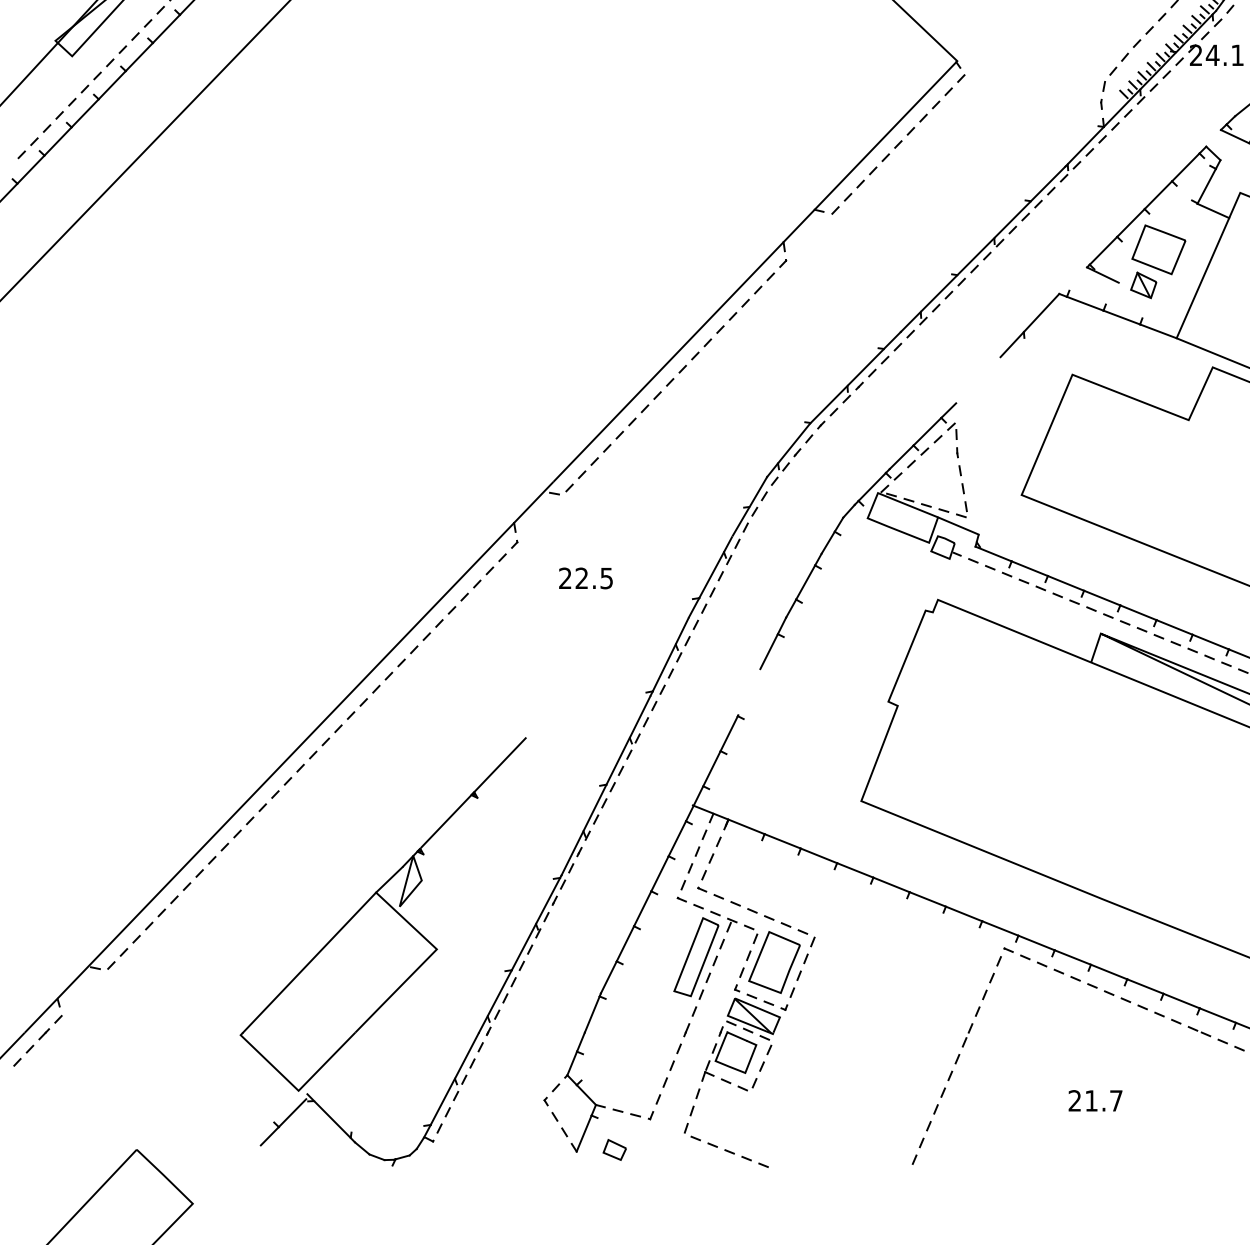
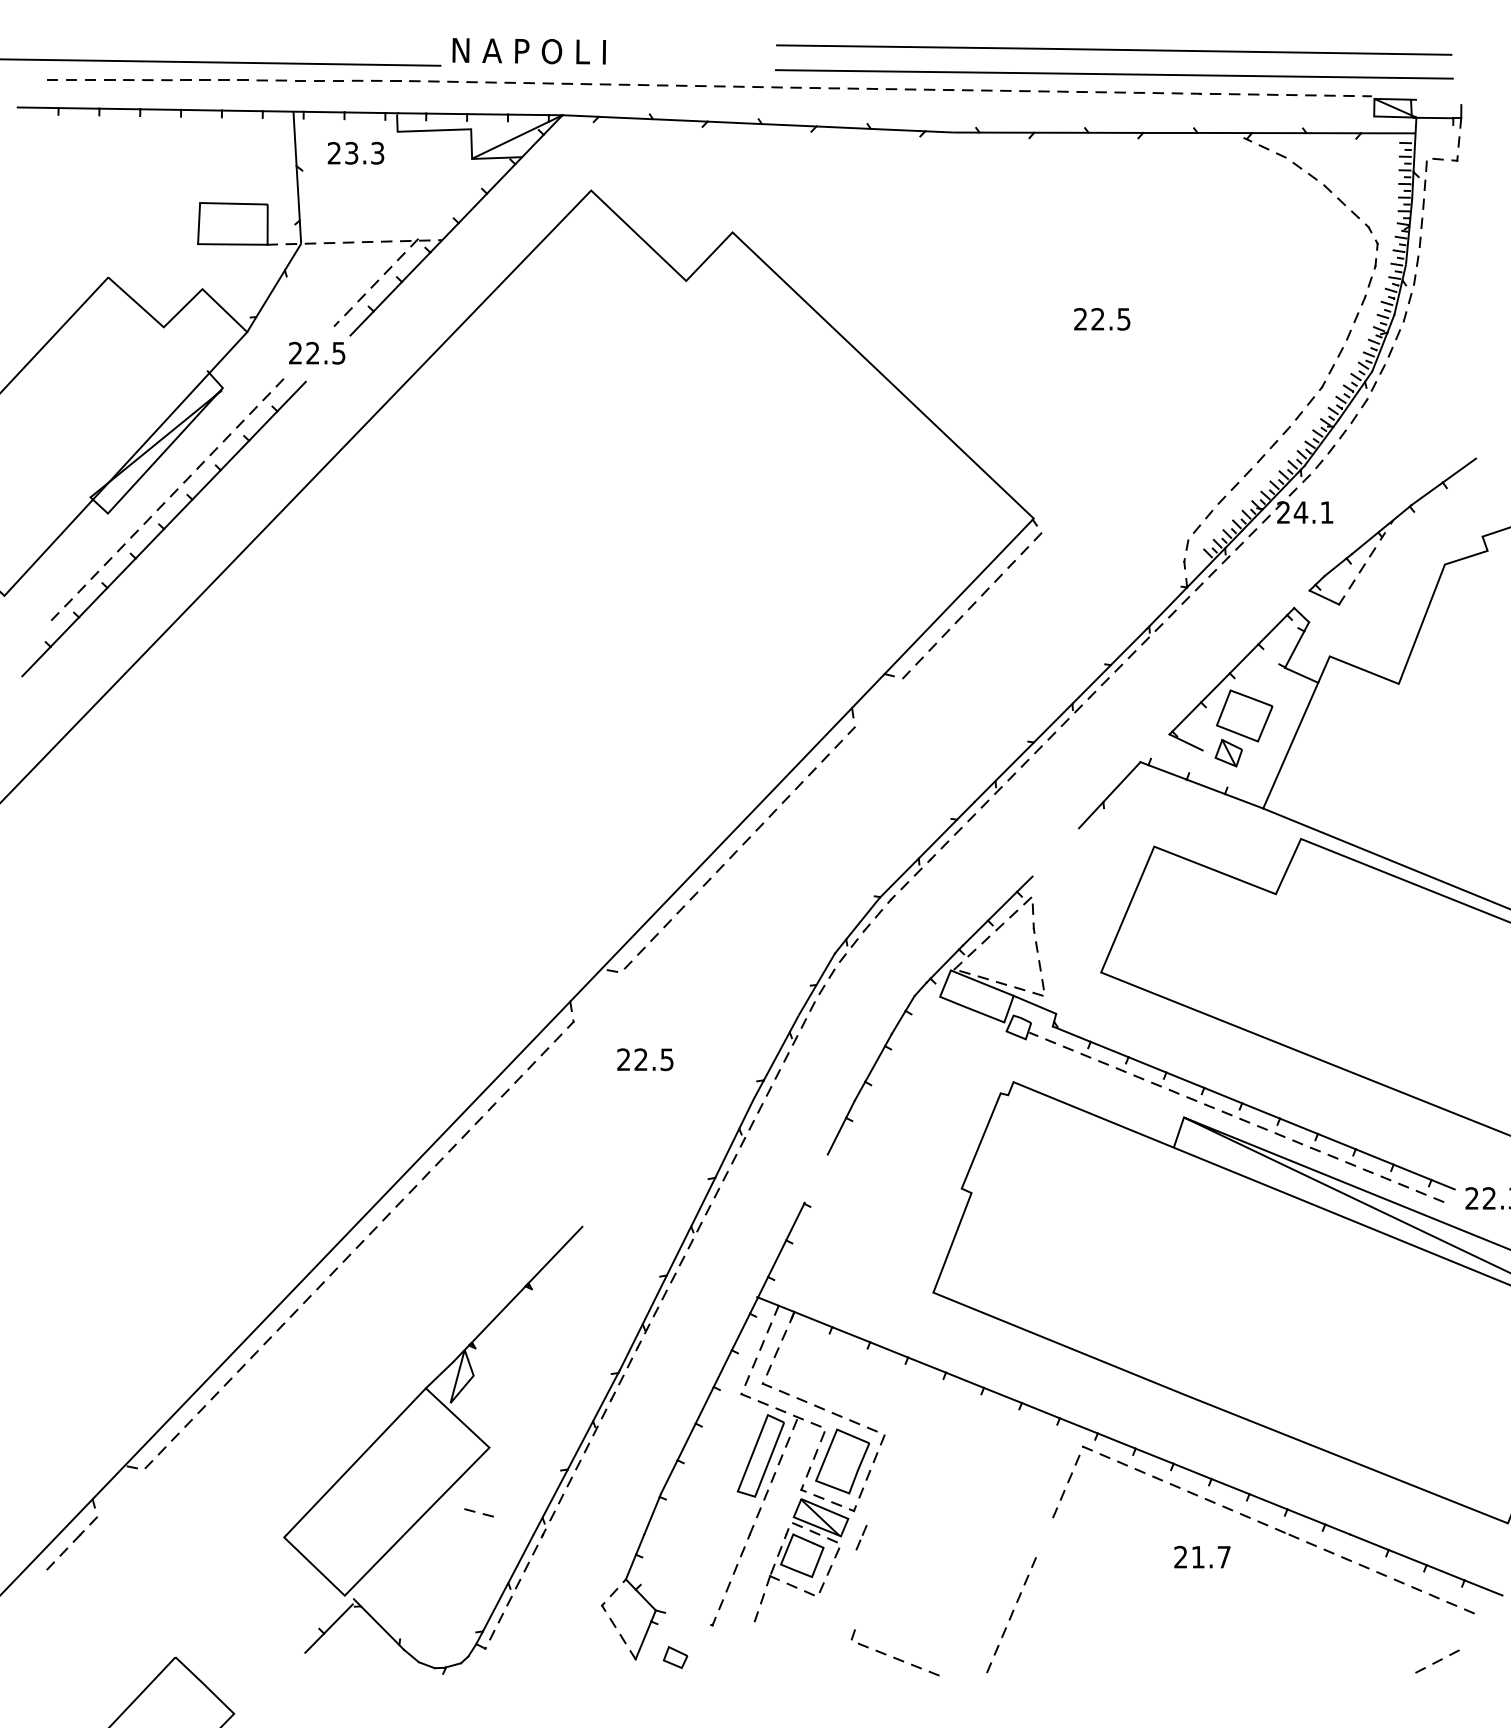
line: (967, 1033) -> (861, 1535), moved
text: (1095, 1100) -> (1202, 1556), moved
part: (626, 1112) -> (478, 1512), moved
part: (725, 1145) -> (894, 1652), moved

